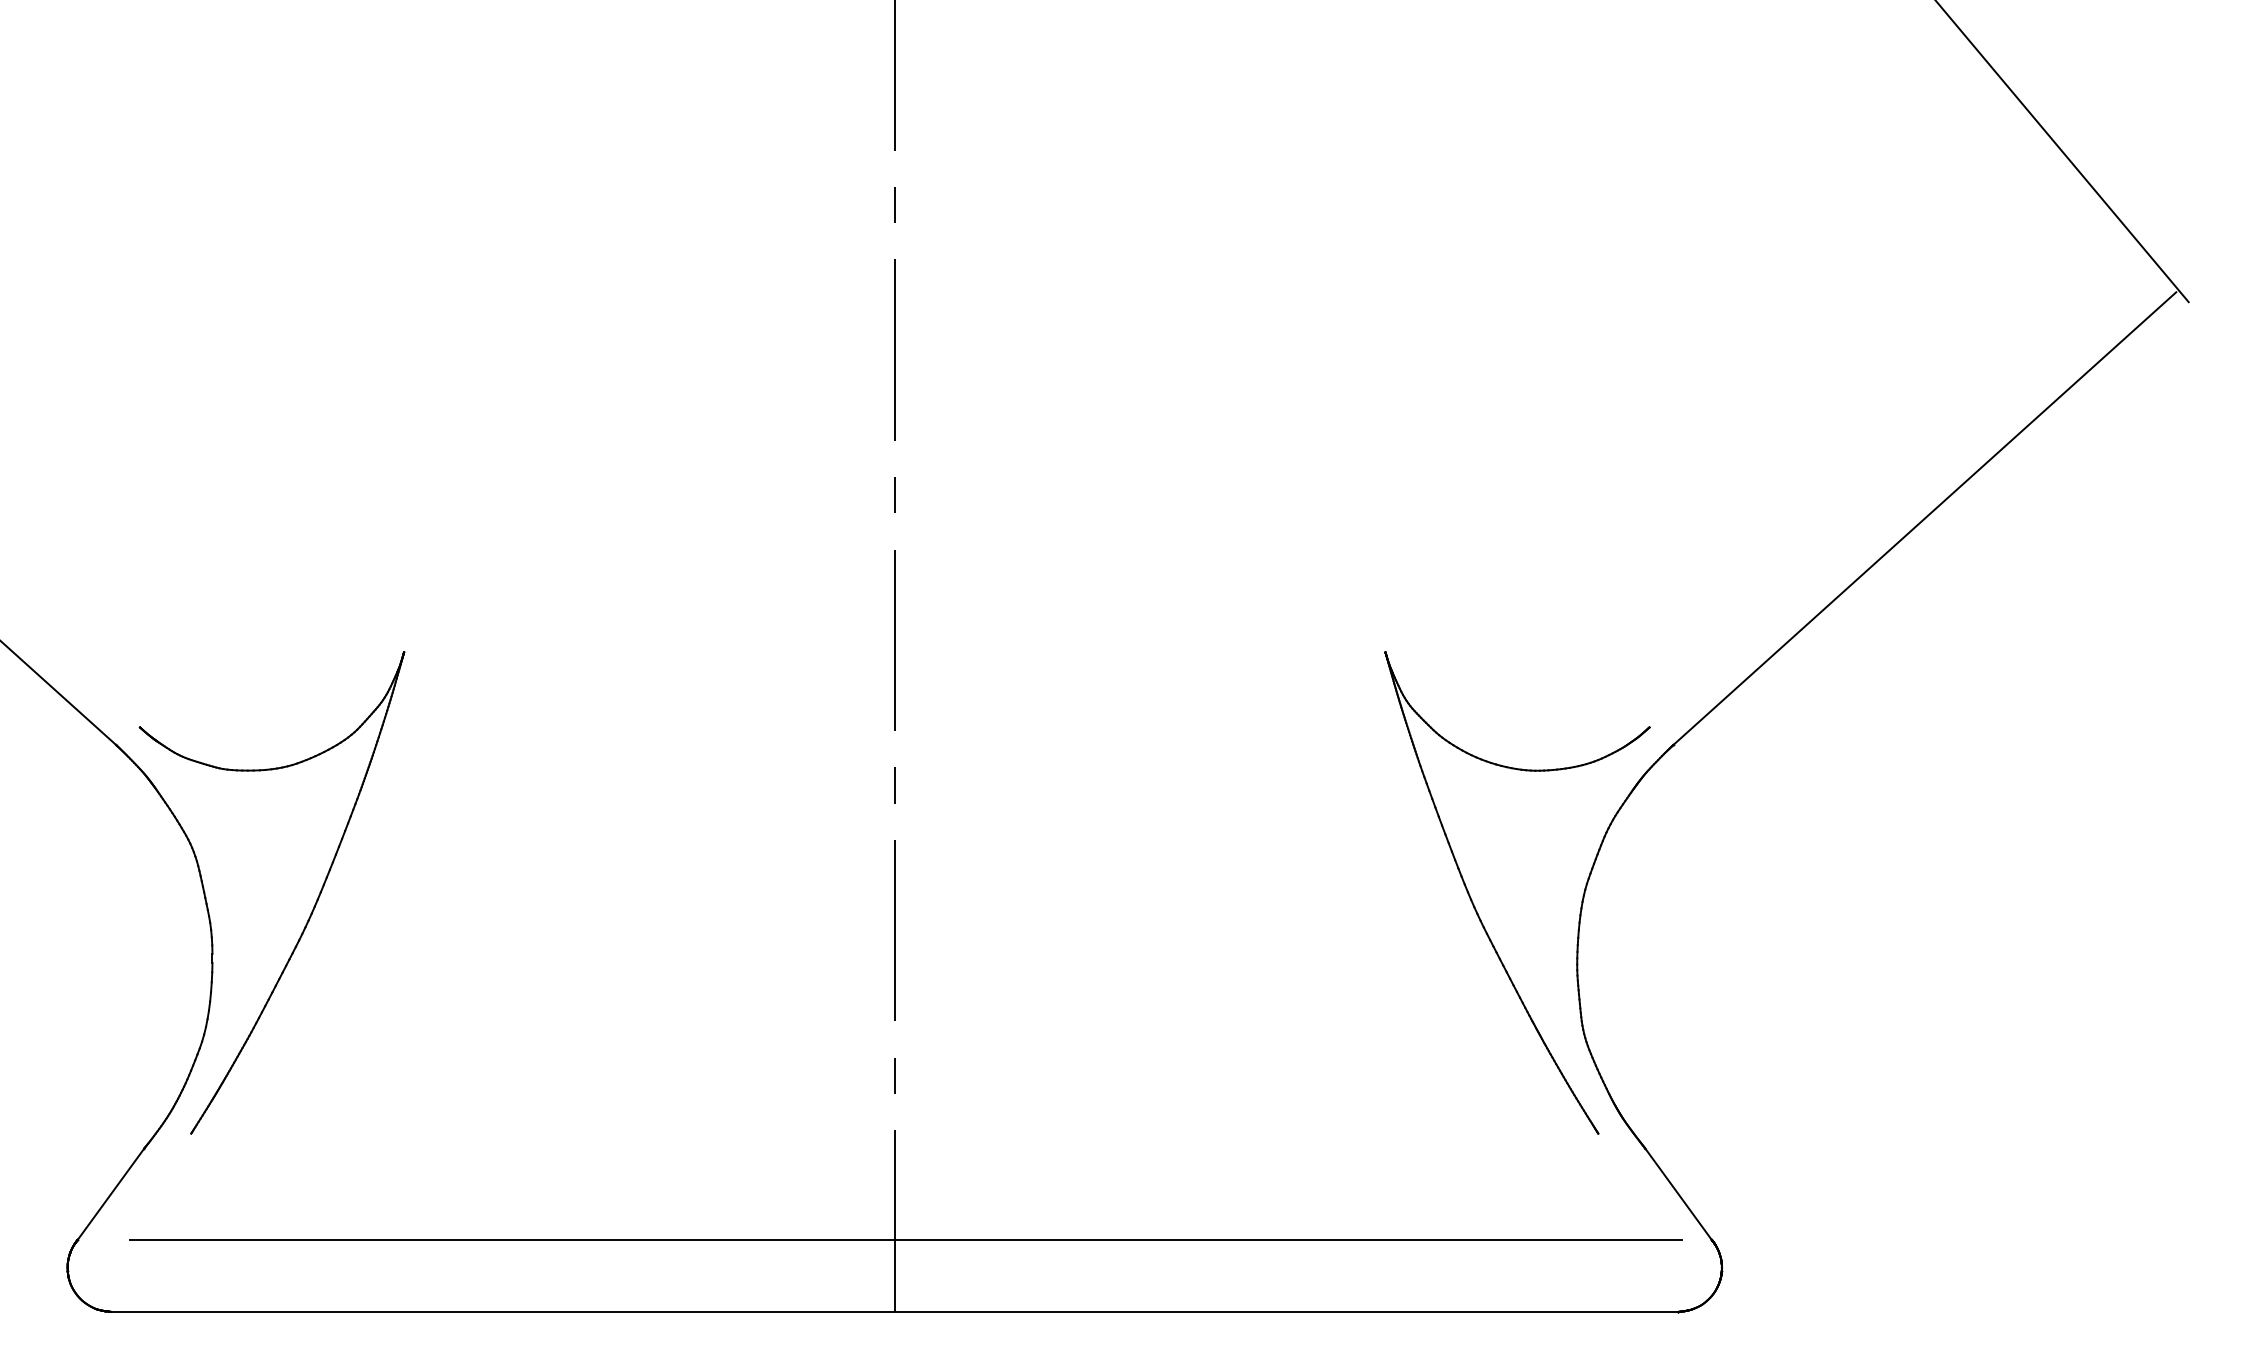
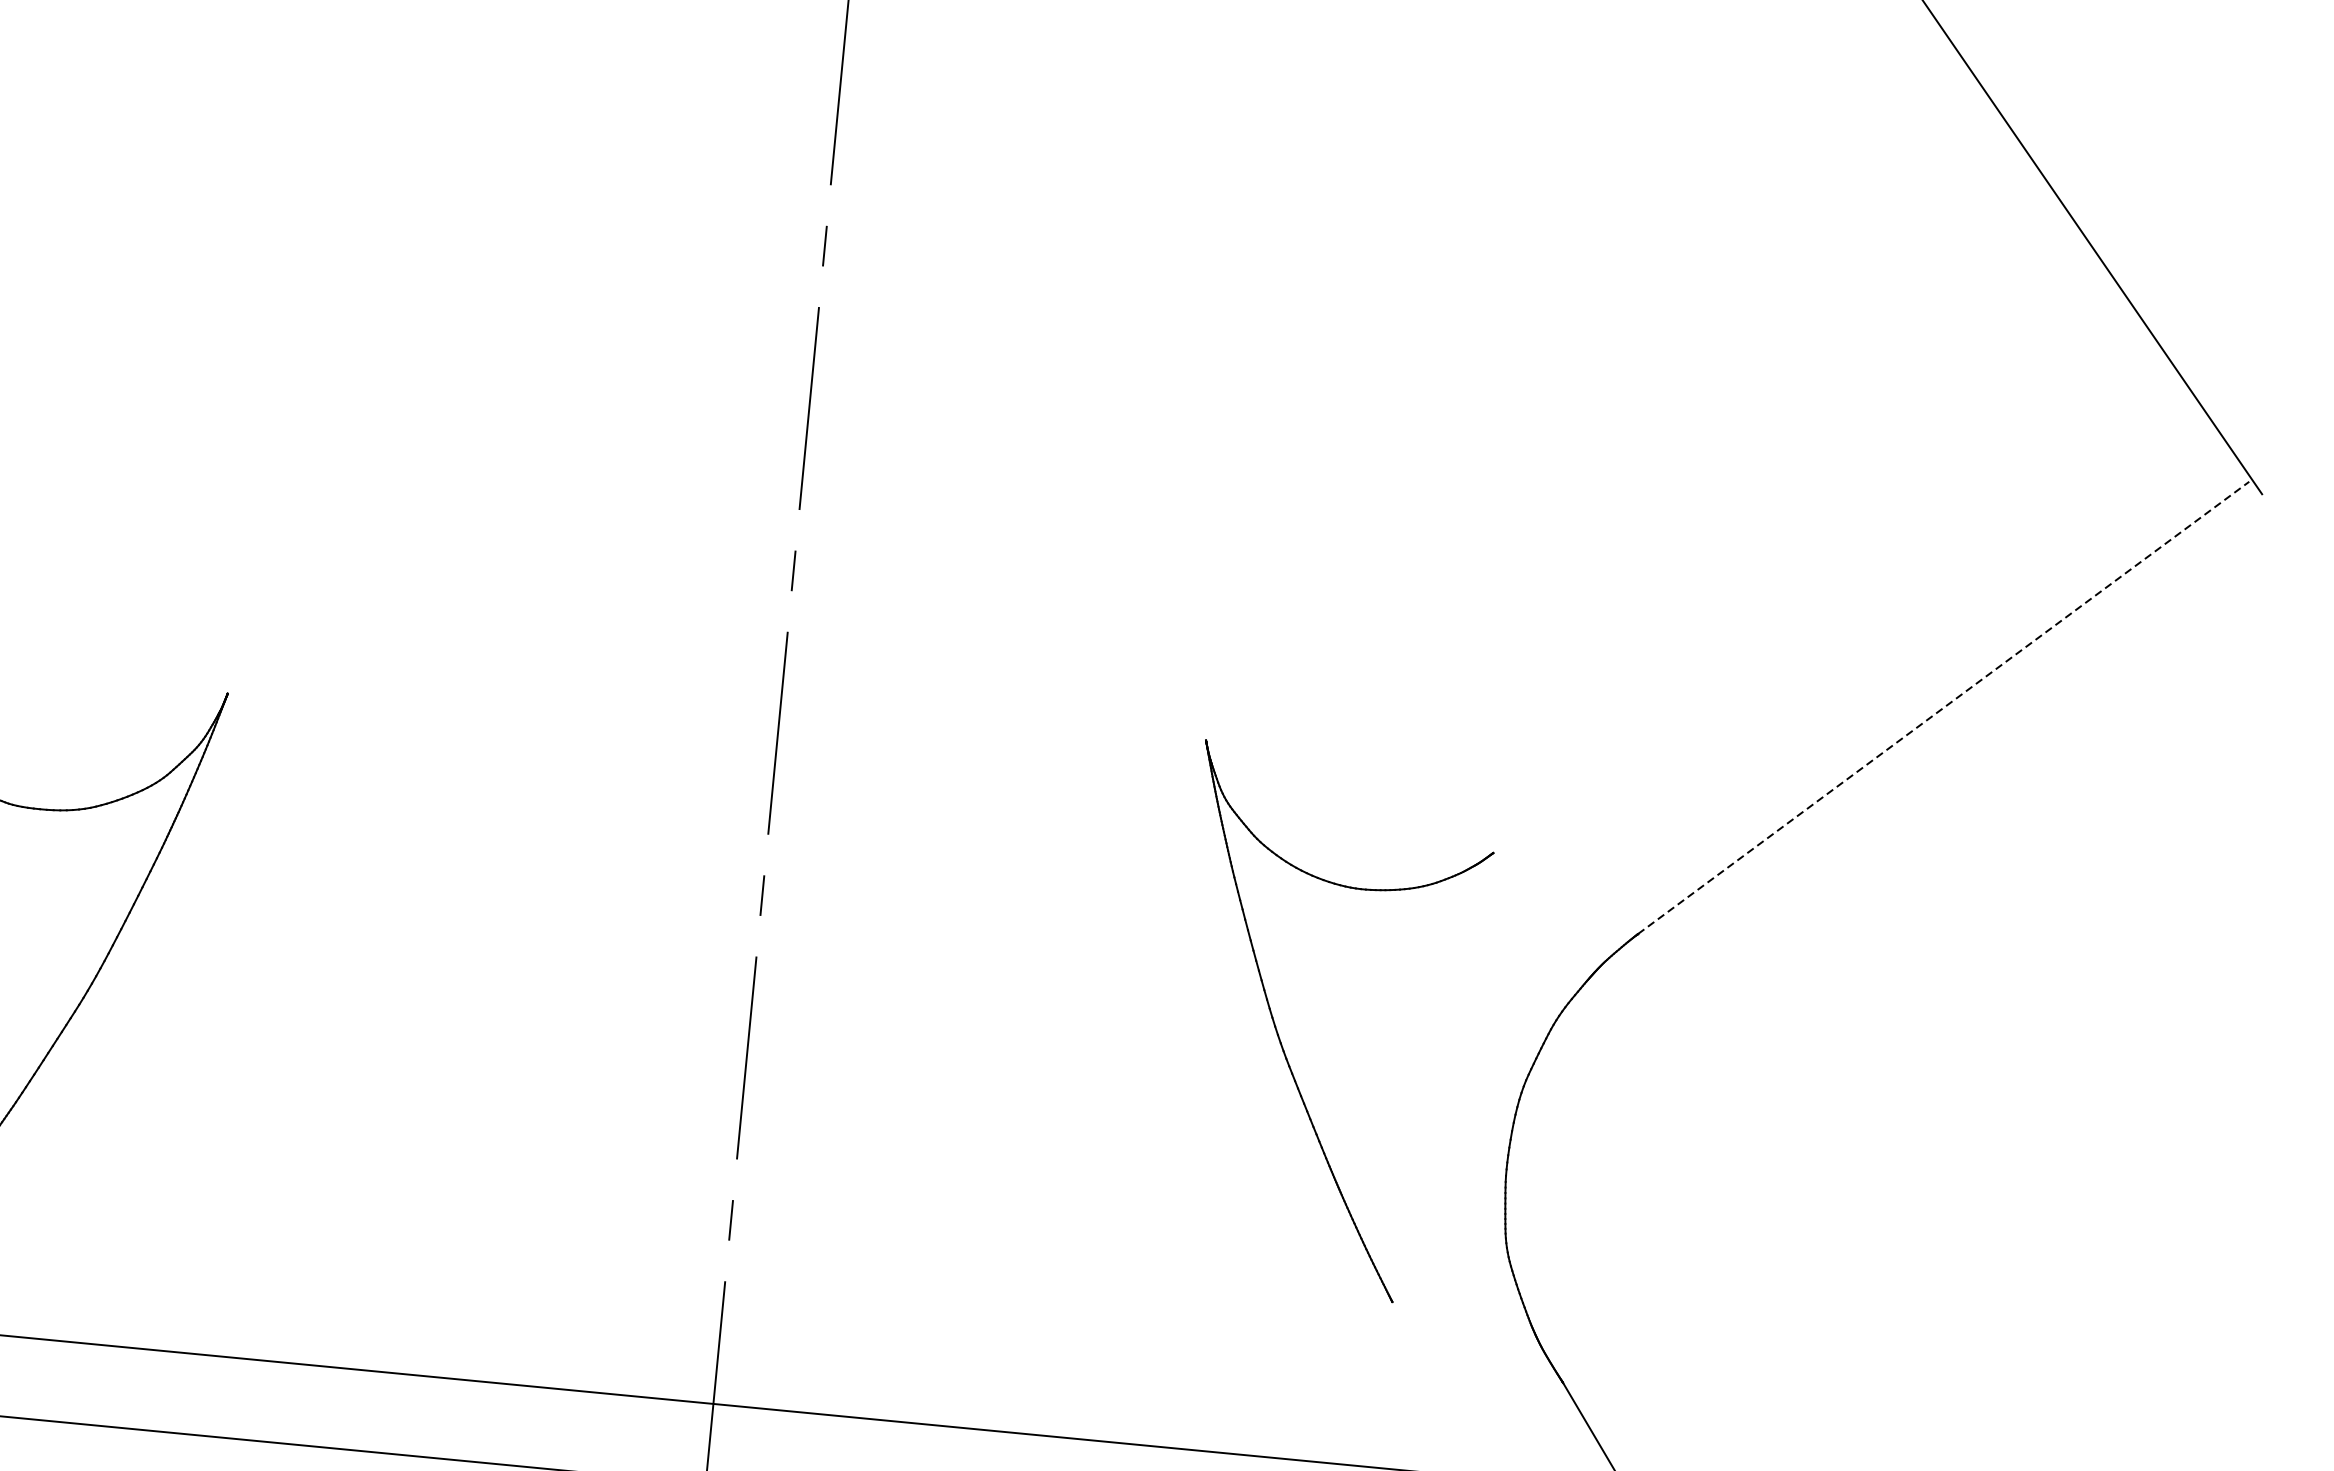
line: (1925, 518) -> (1944, 707), solid -> dashed
part: (1475, 906) -> (1279, 1034), moved

